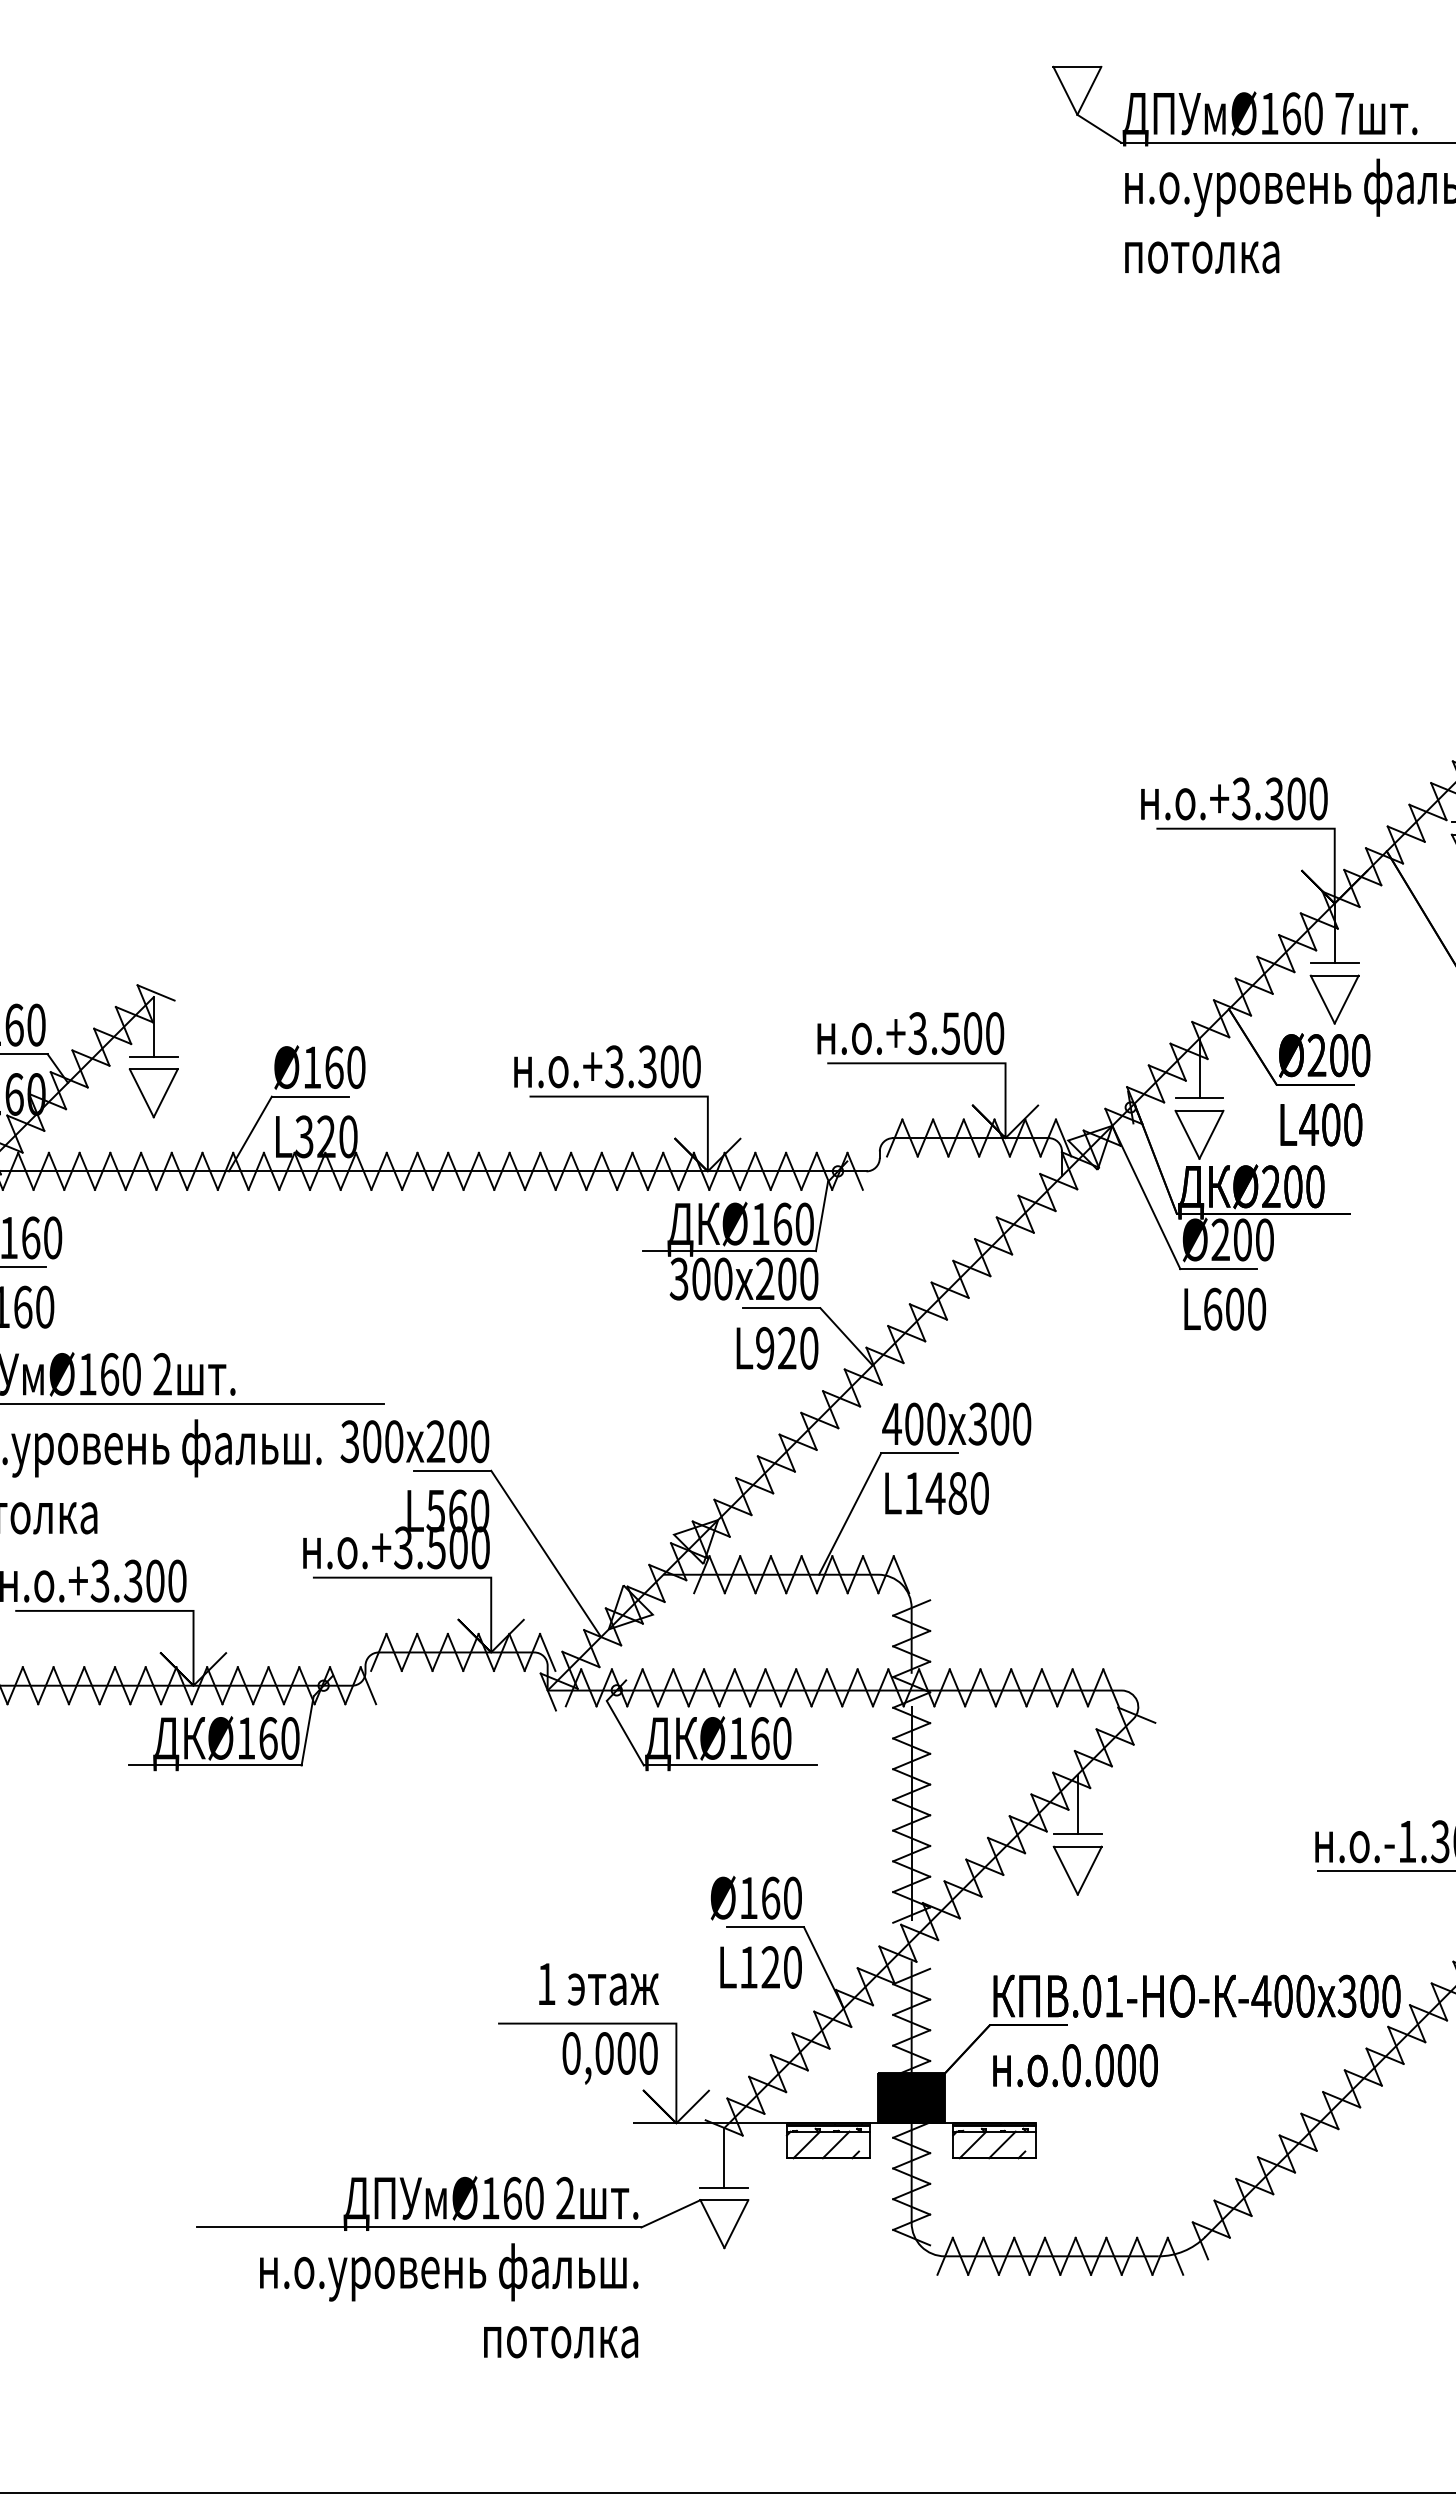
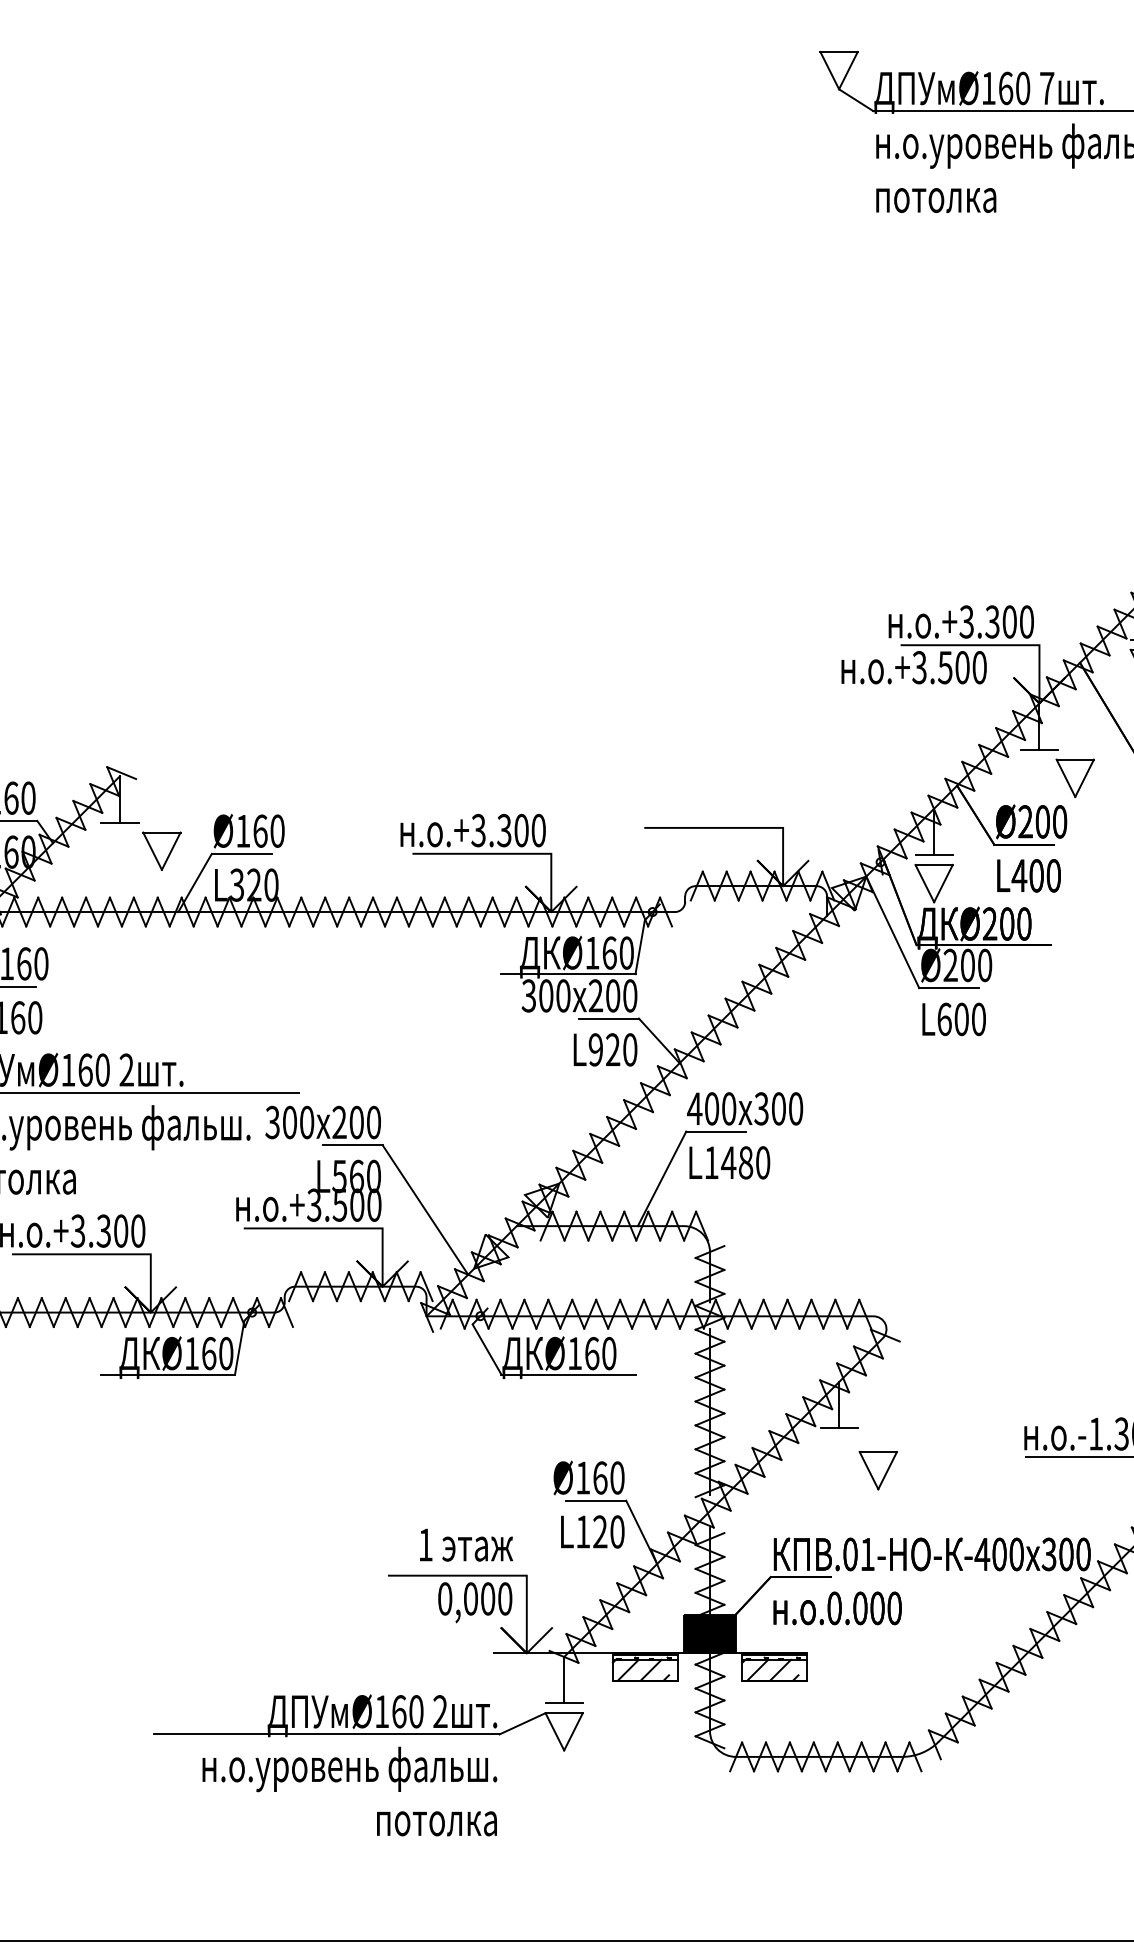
part: (1334, 999) -> (1075, 778), moved
text: (910, 1033) -> (913, 667), moved
part: (153, 1093) -> (161, 851), moved
part: (1077, 1870) -> (878, 1470), moved

